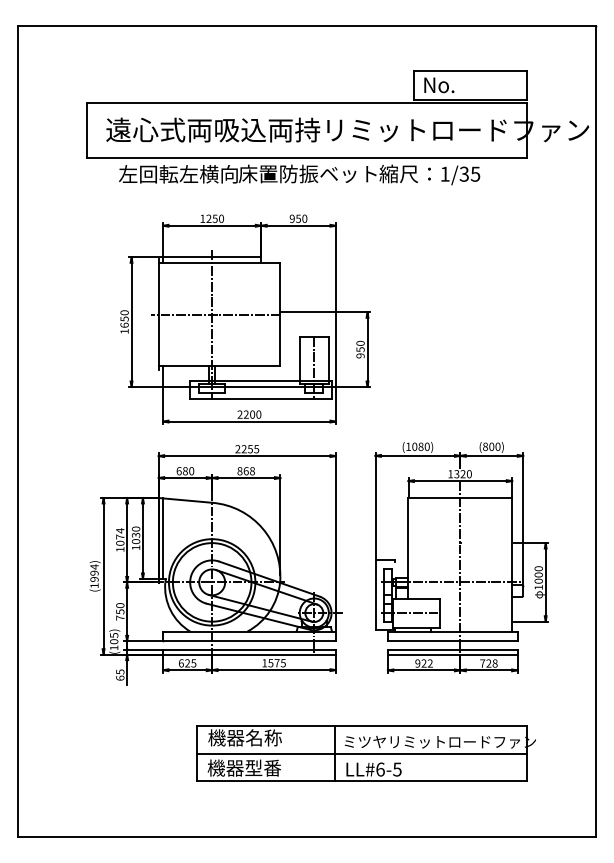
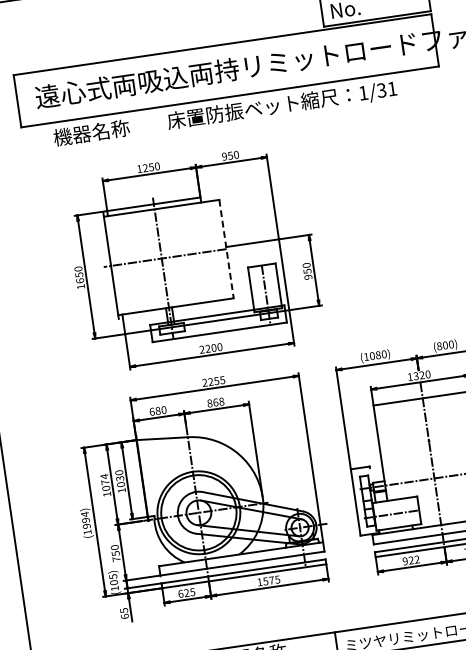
text: (475, 173) -> (392, 88), 1/35 -> 1/31
text: (178, 174) -> (110, 130), 左回転左横向 -> 機器名称
line: (280, 314) -> (226, 249), solid -> dashed
line: (162, 538) -> (145, 478), removed

